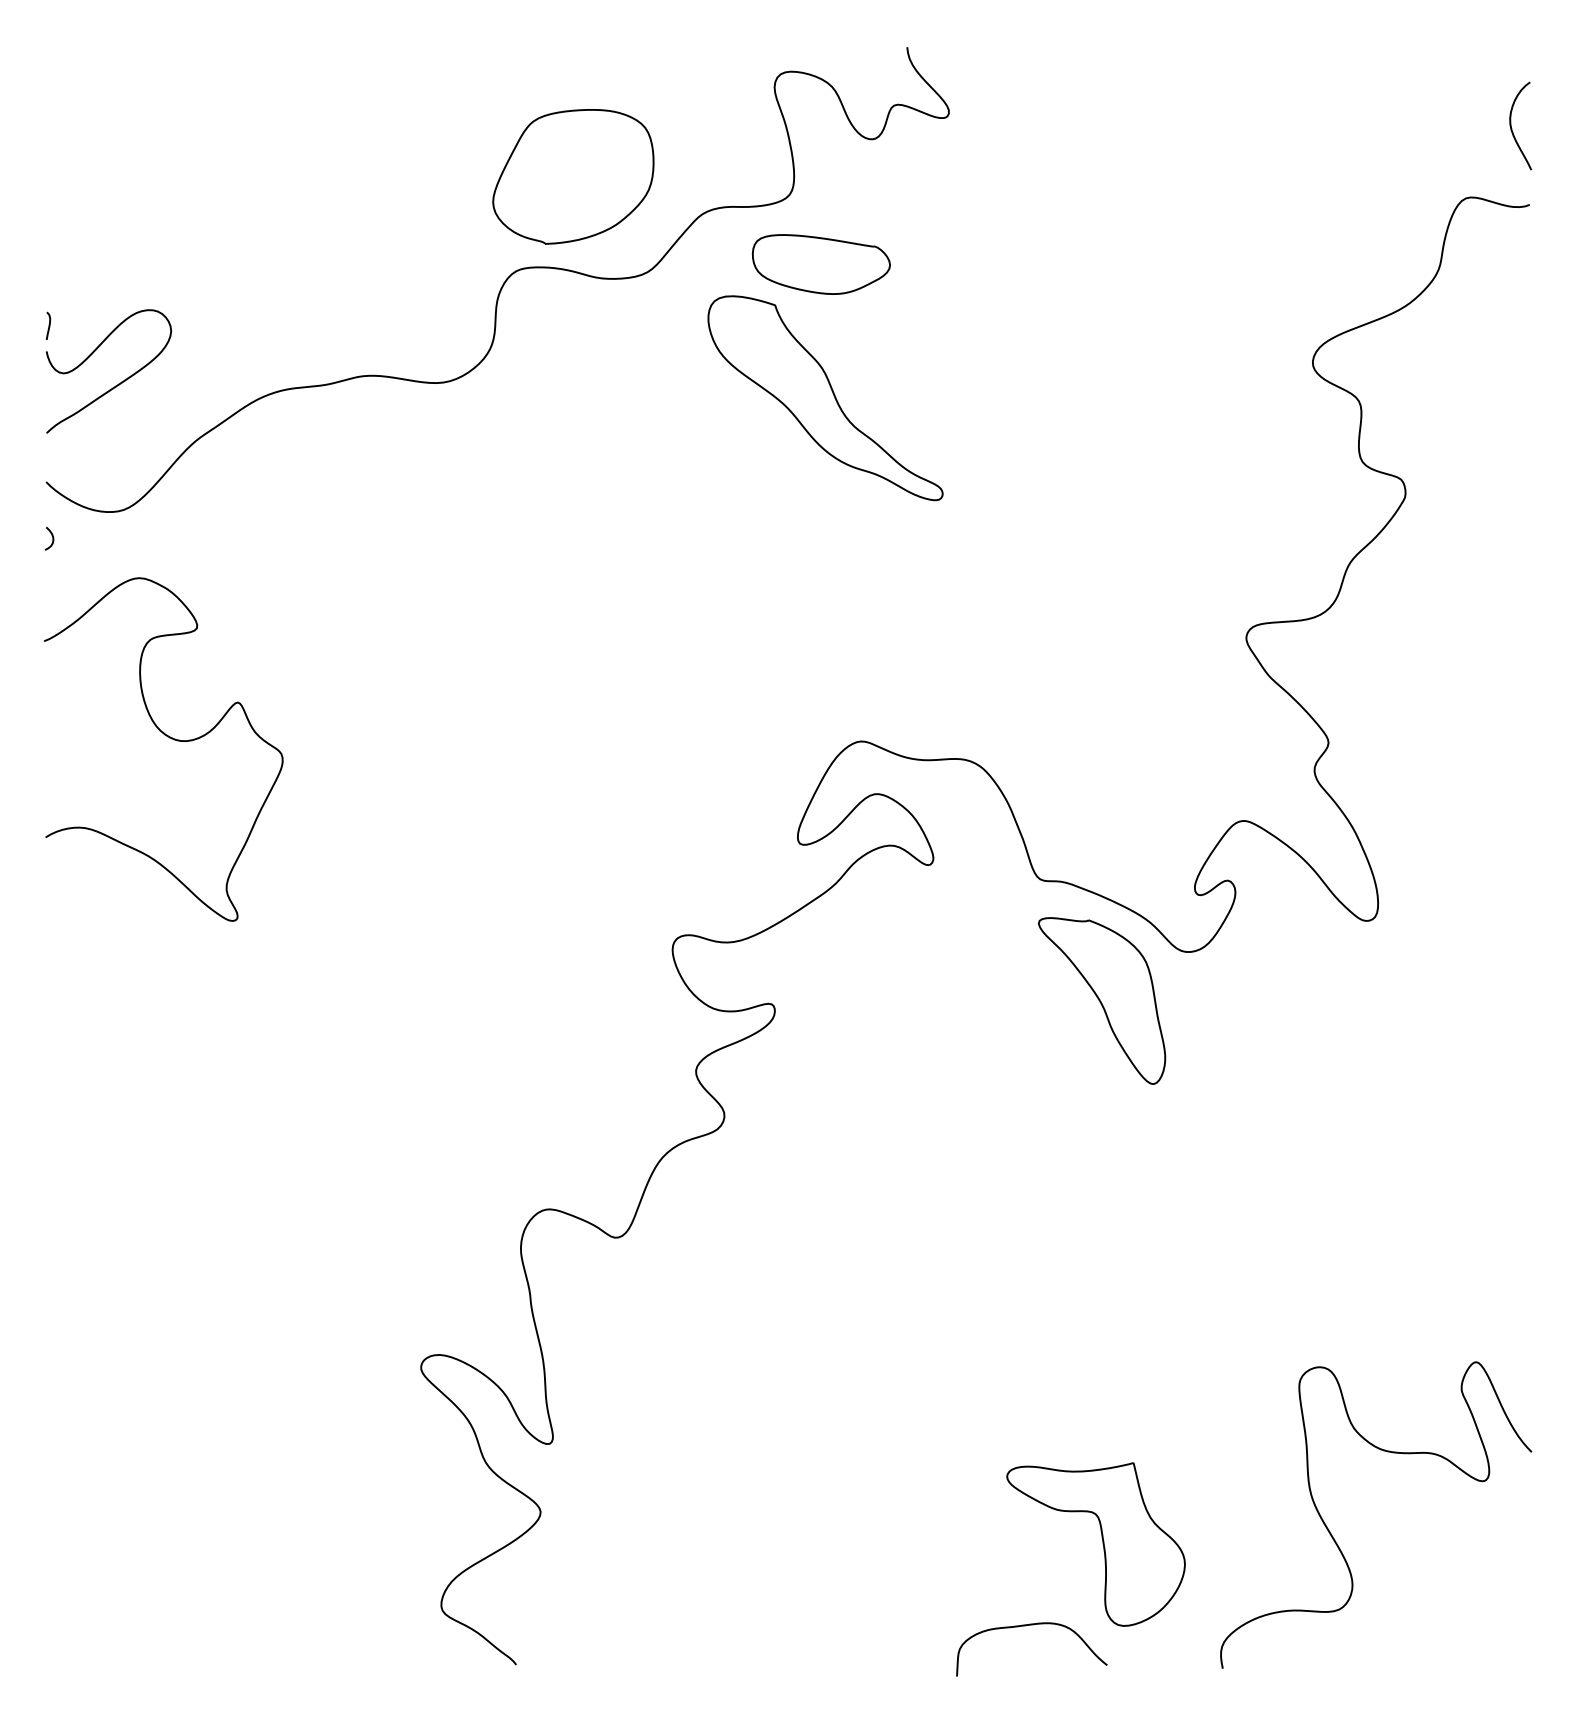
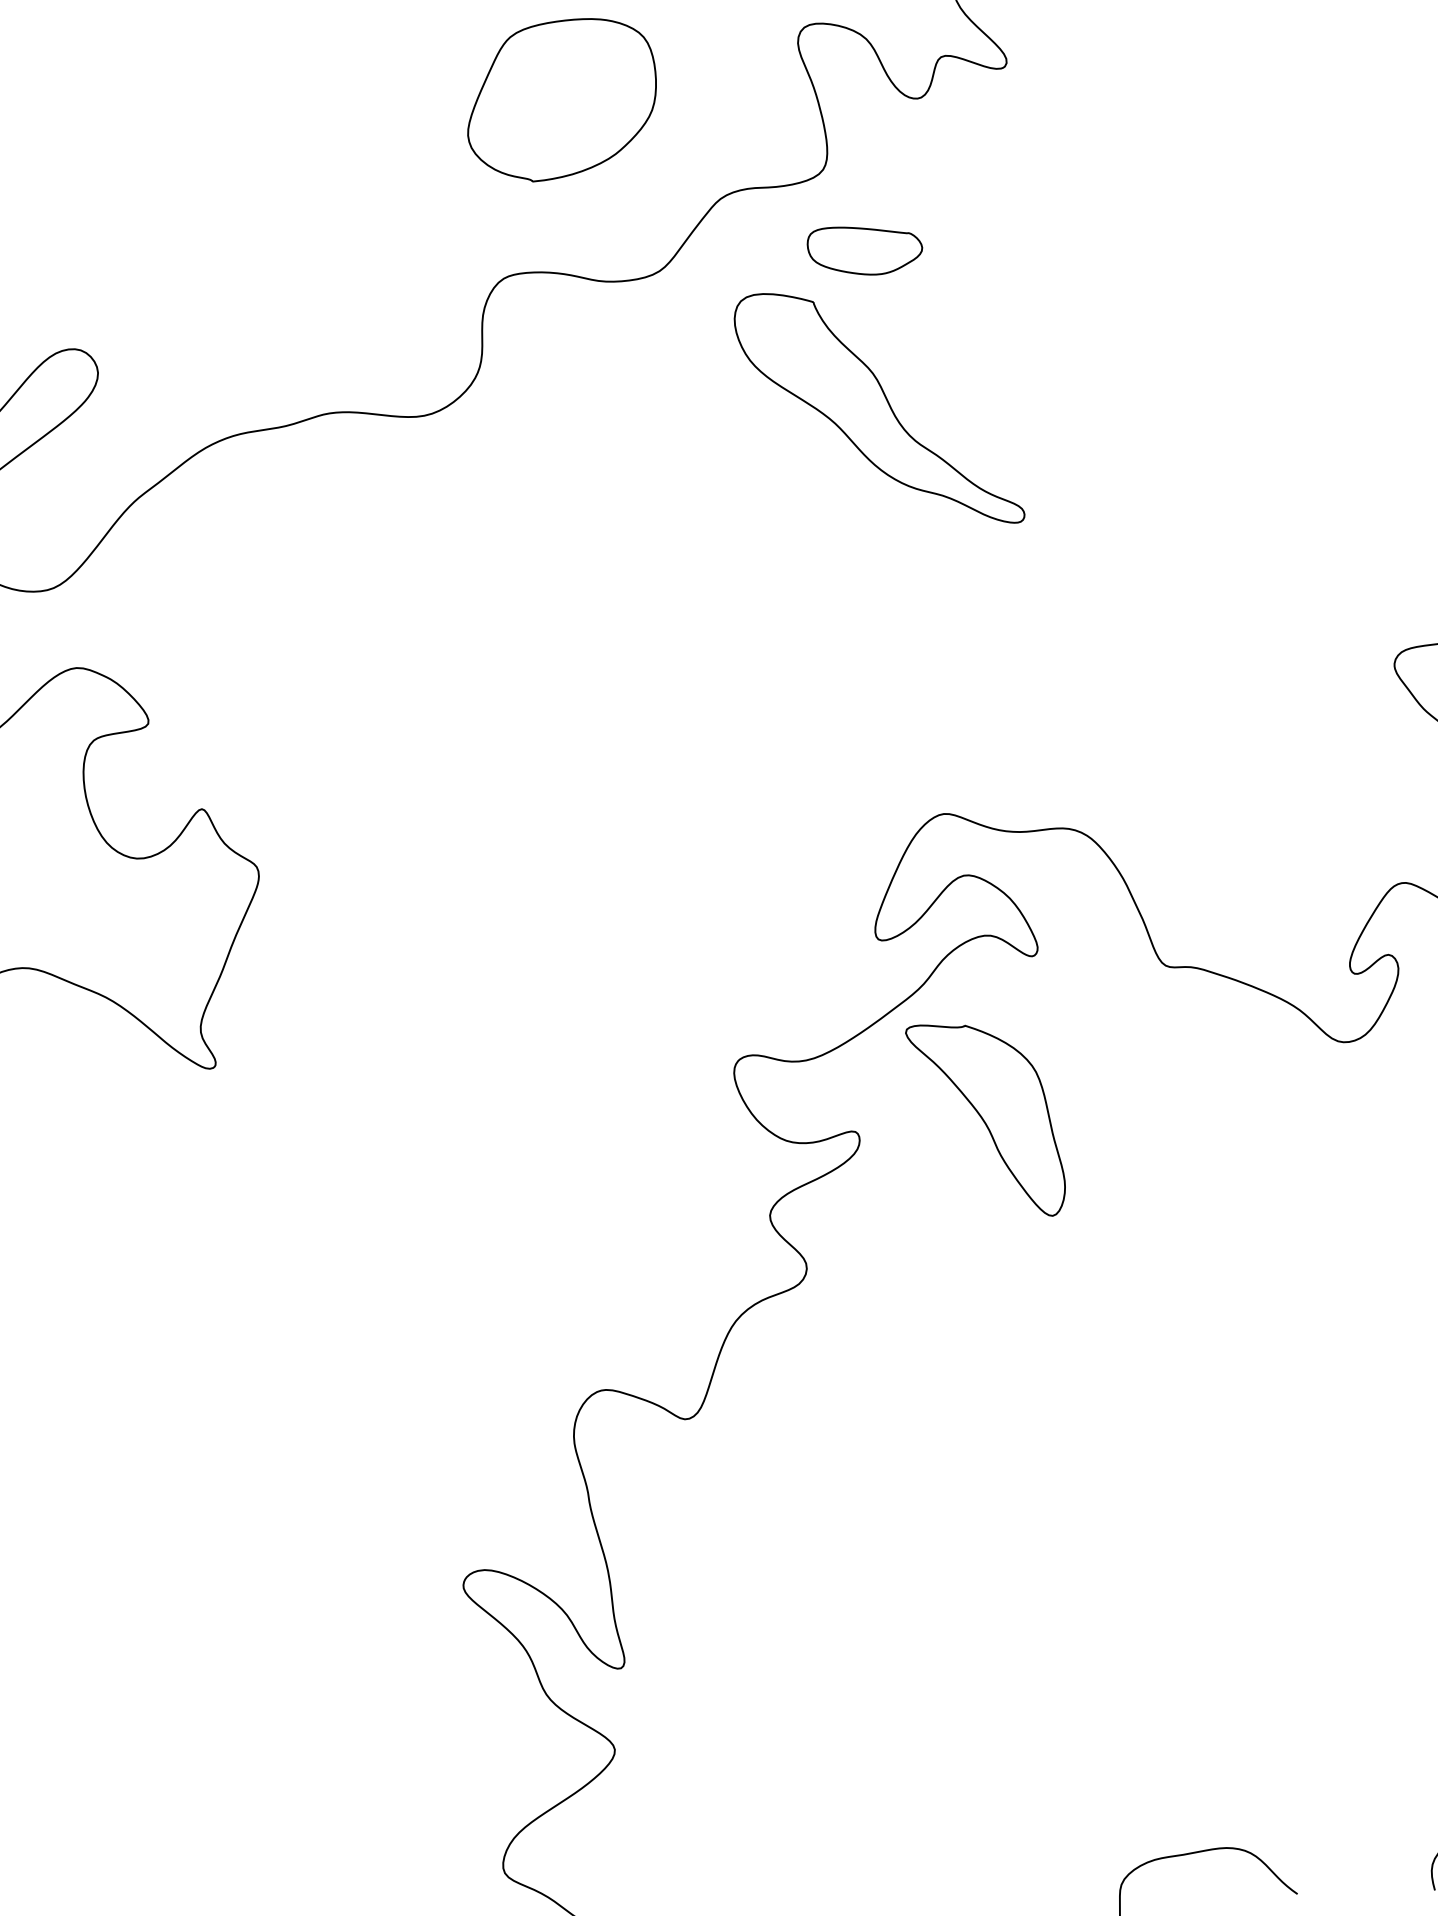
part: (573, 176) -> (561, 99), moved
part: (820, 264) -> (864, 250), size x0.7
part: (1101, 1000) -> (985, 1120), moved
part: (1102, 1544) -> (1283, 1751), removed

